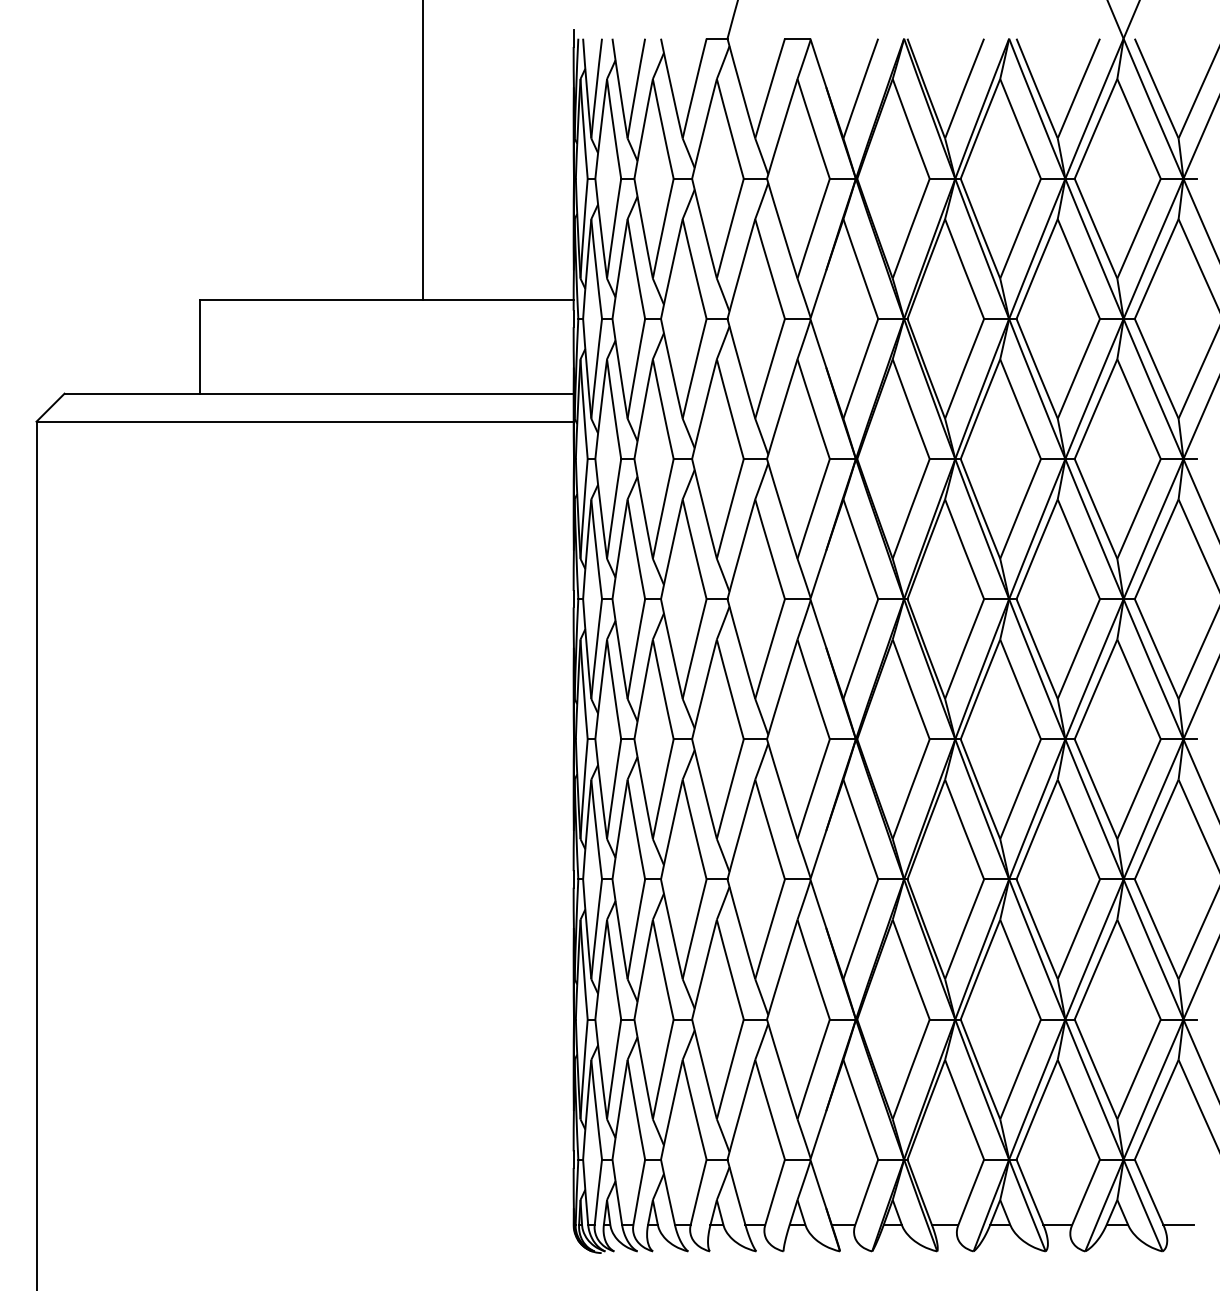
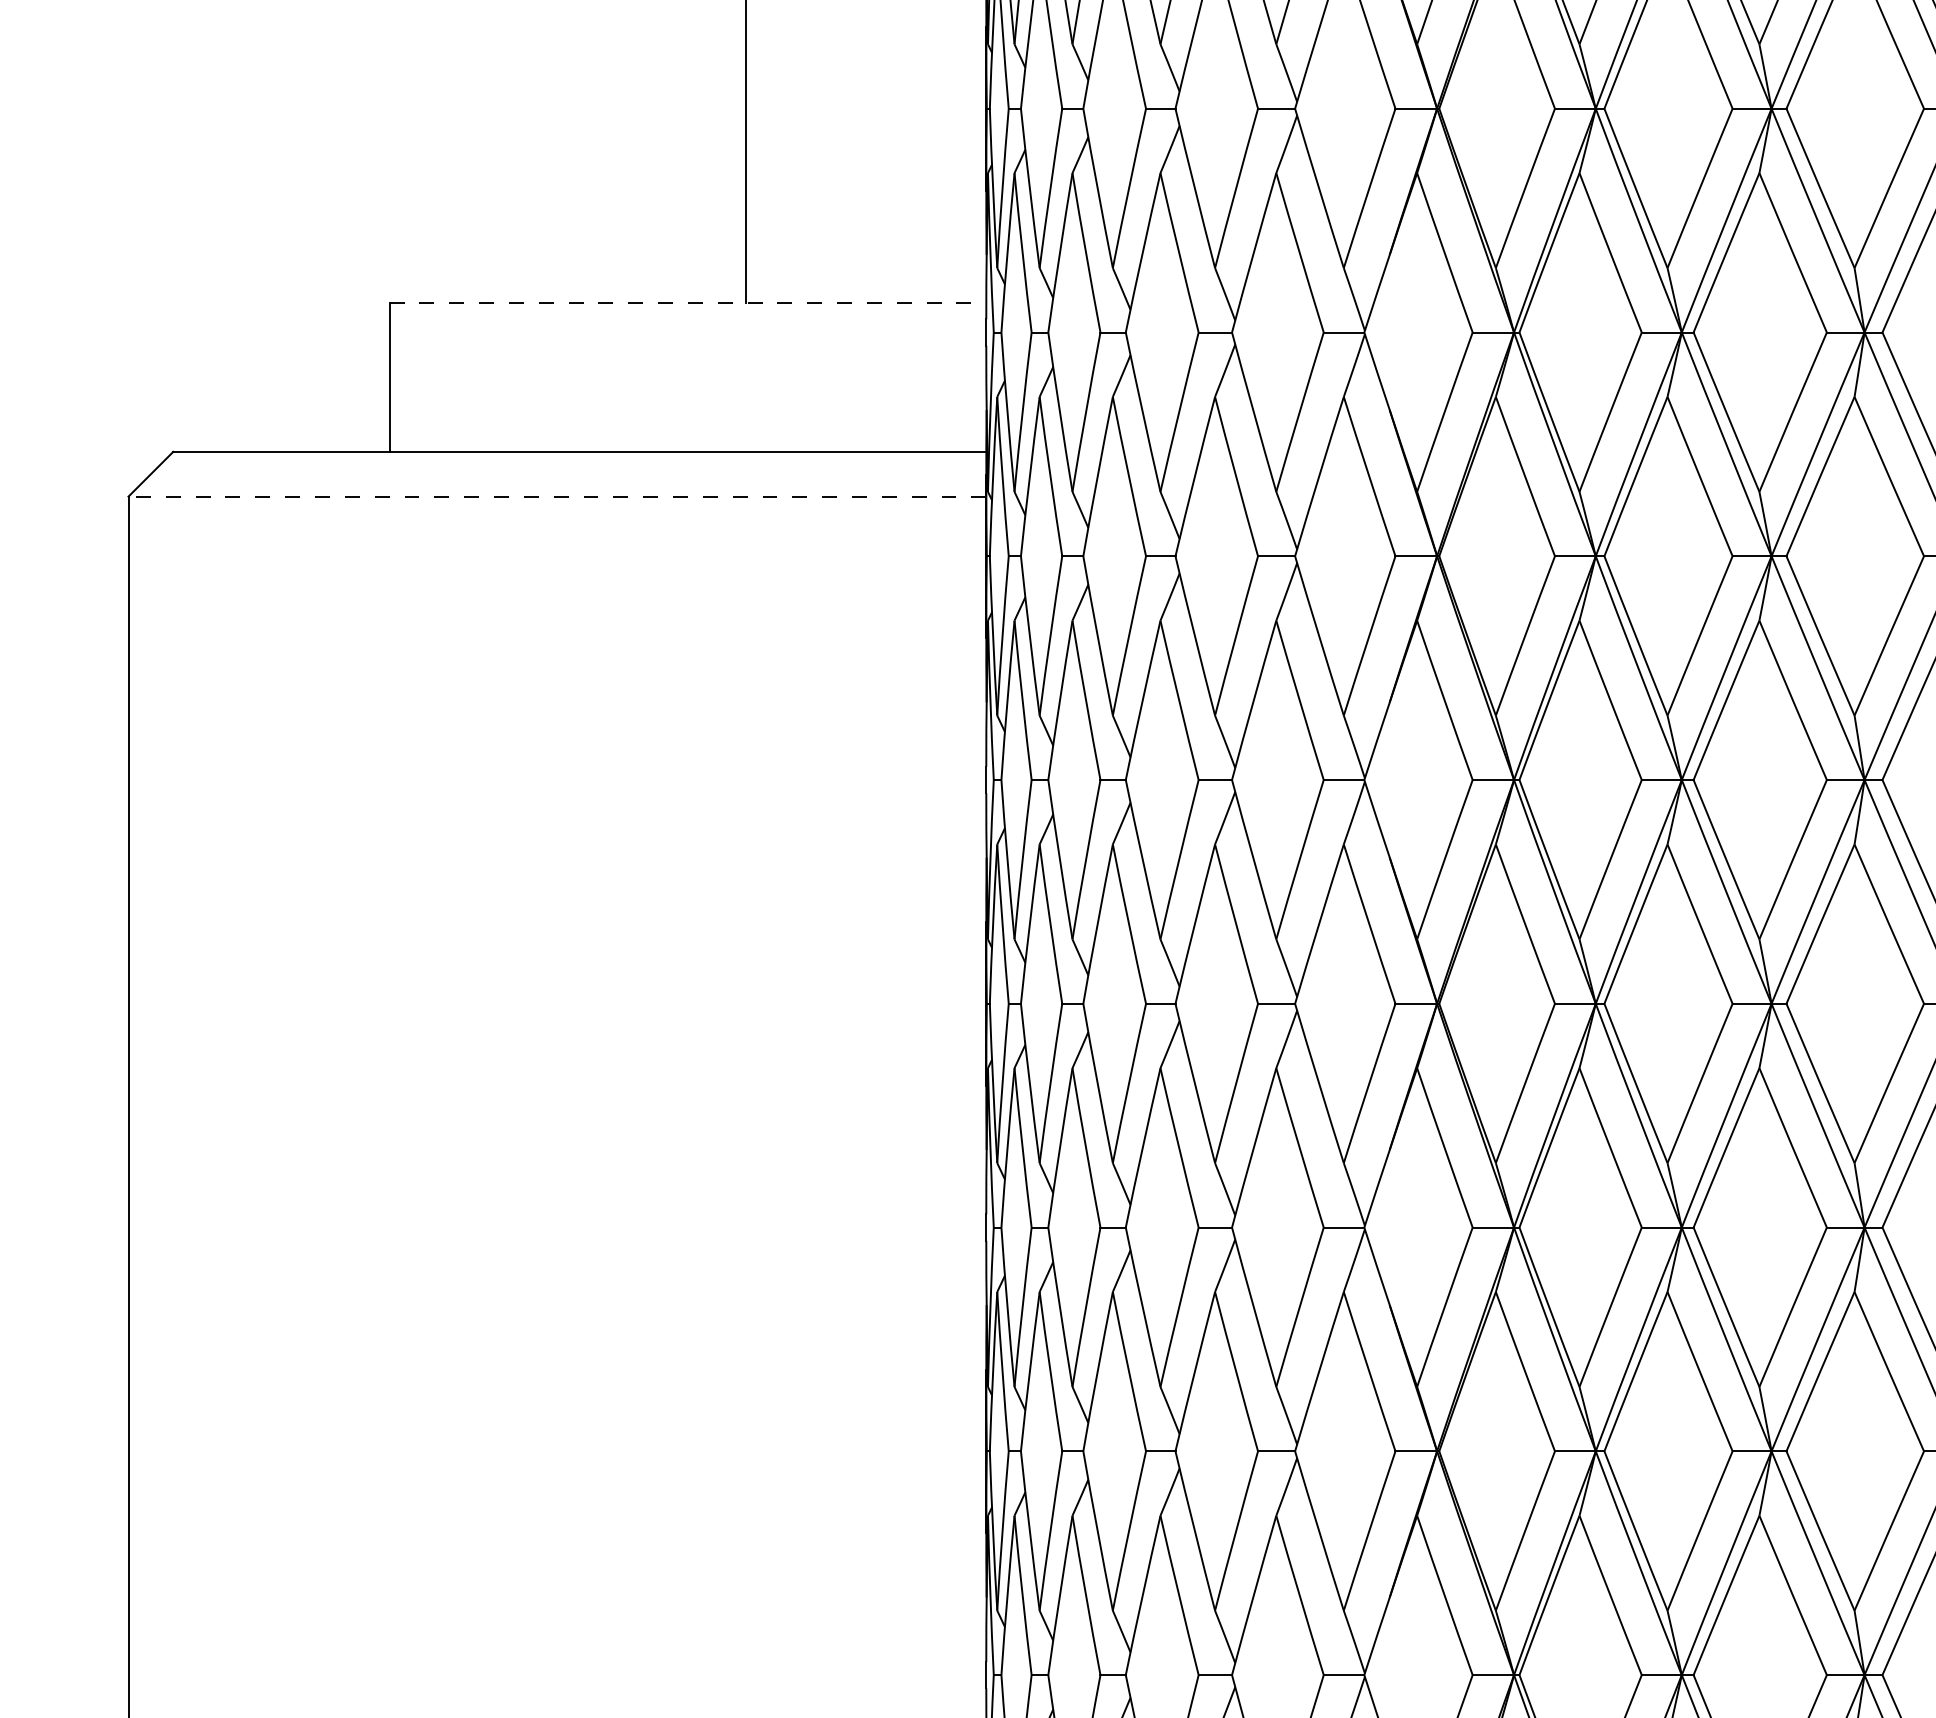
line: (386, 300) -> (687, 303), solid -> dashed
line: (305, 421) -> (558, 496), solid -> dashed

